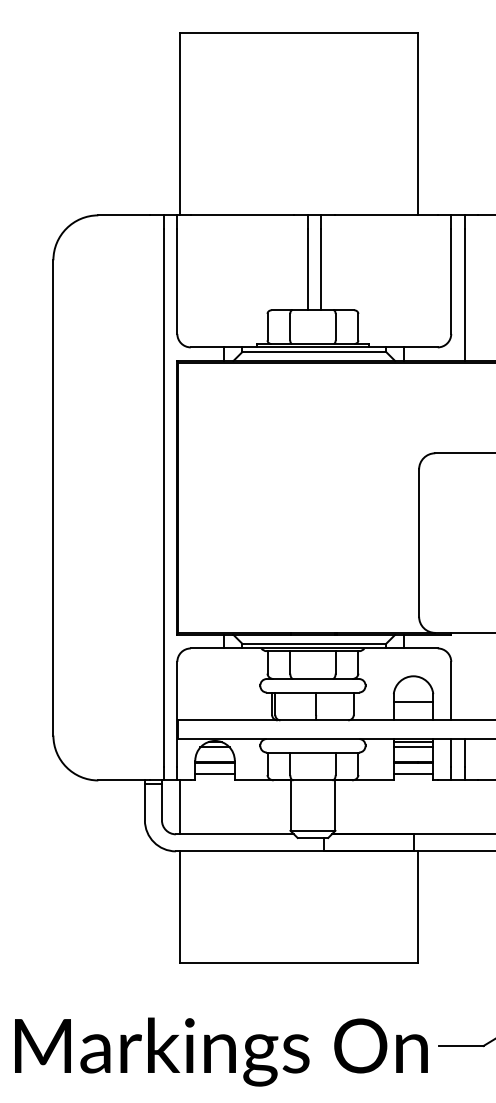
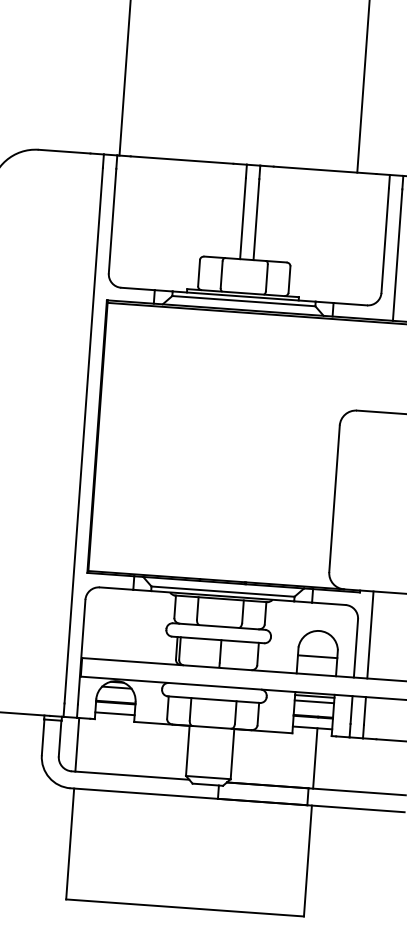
line: (464, 676) -> (370, 634), added
line: (418, 803) -> (315, 757), added

